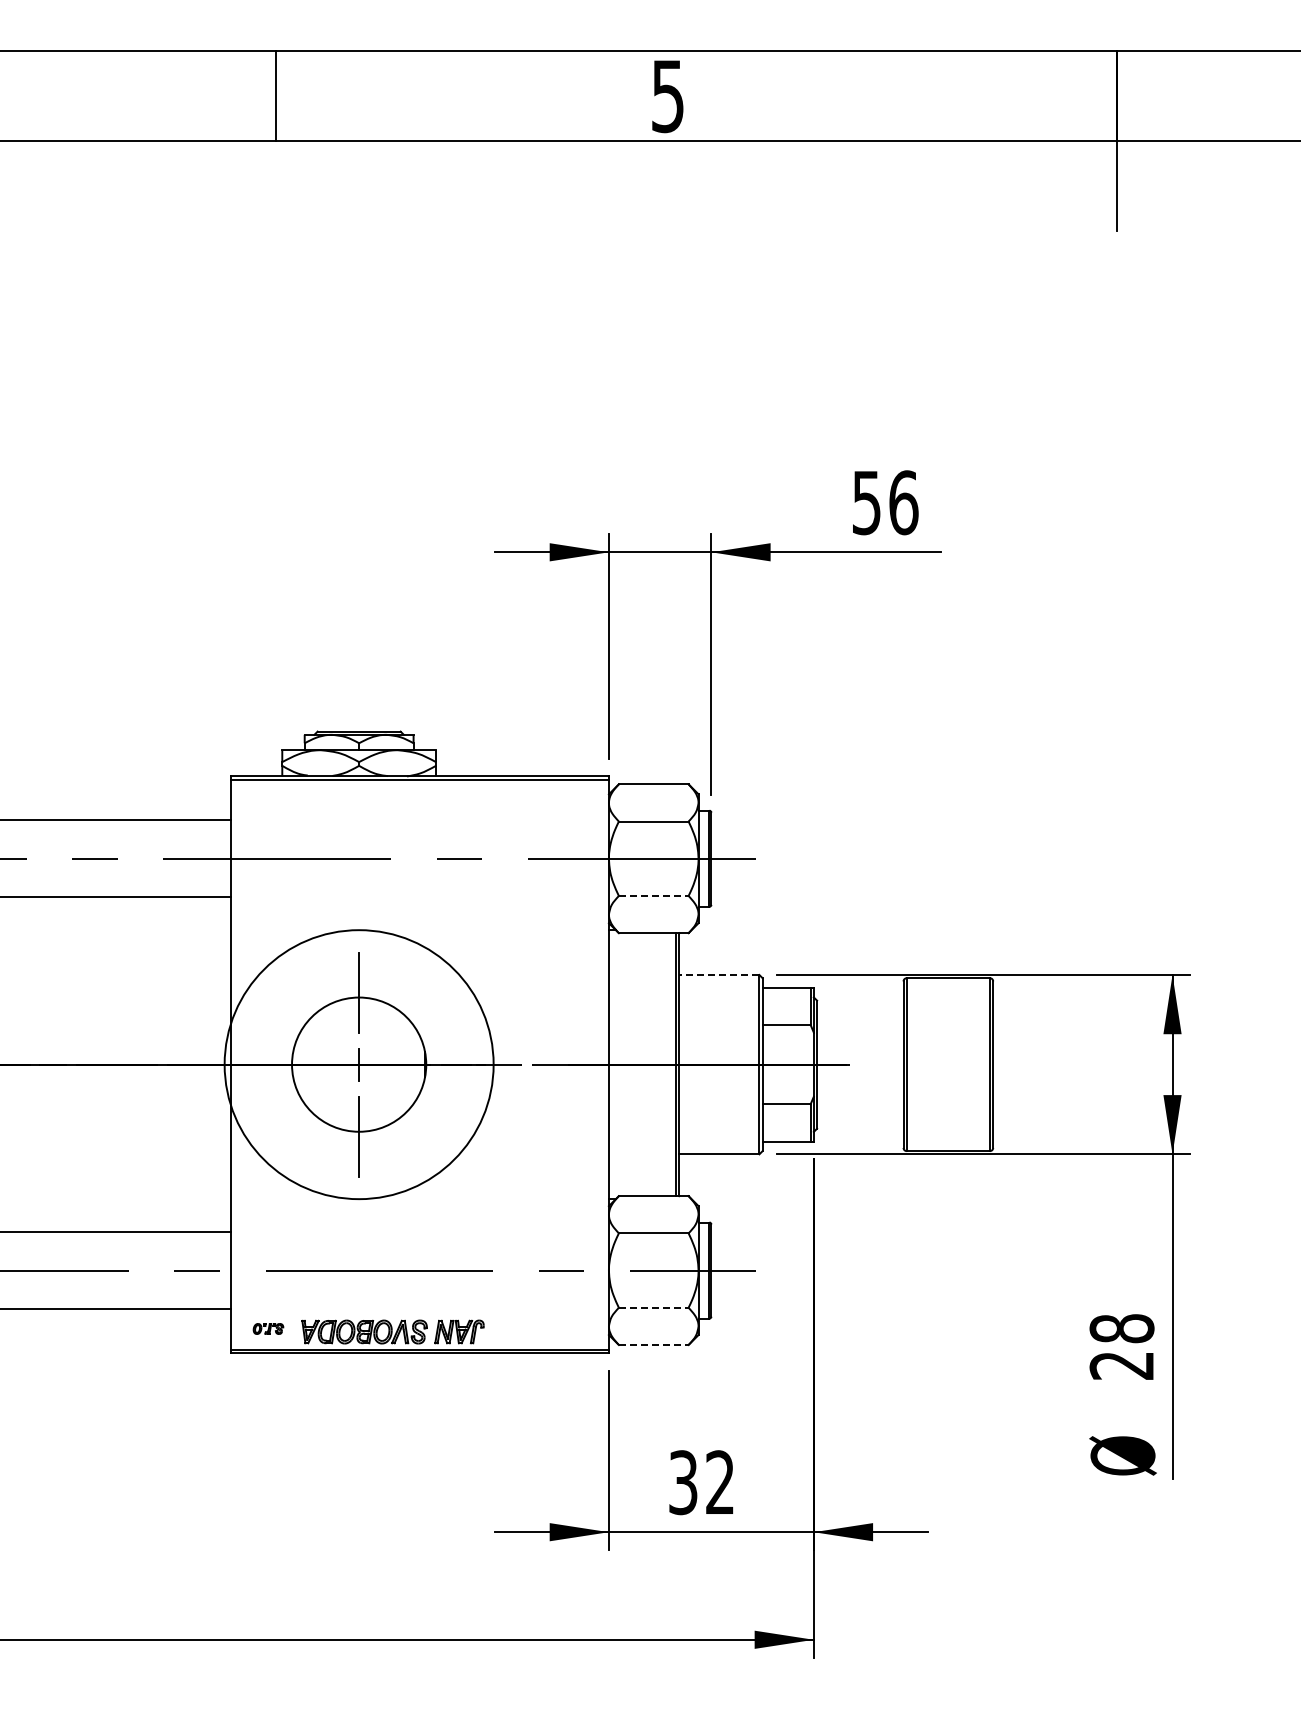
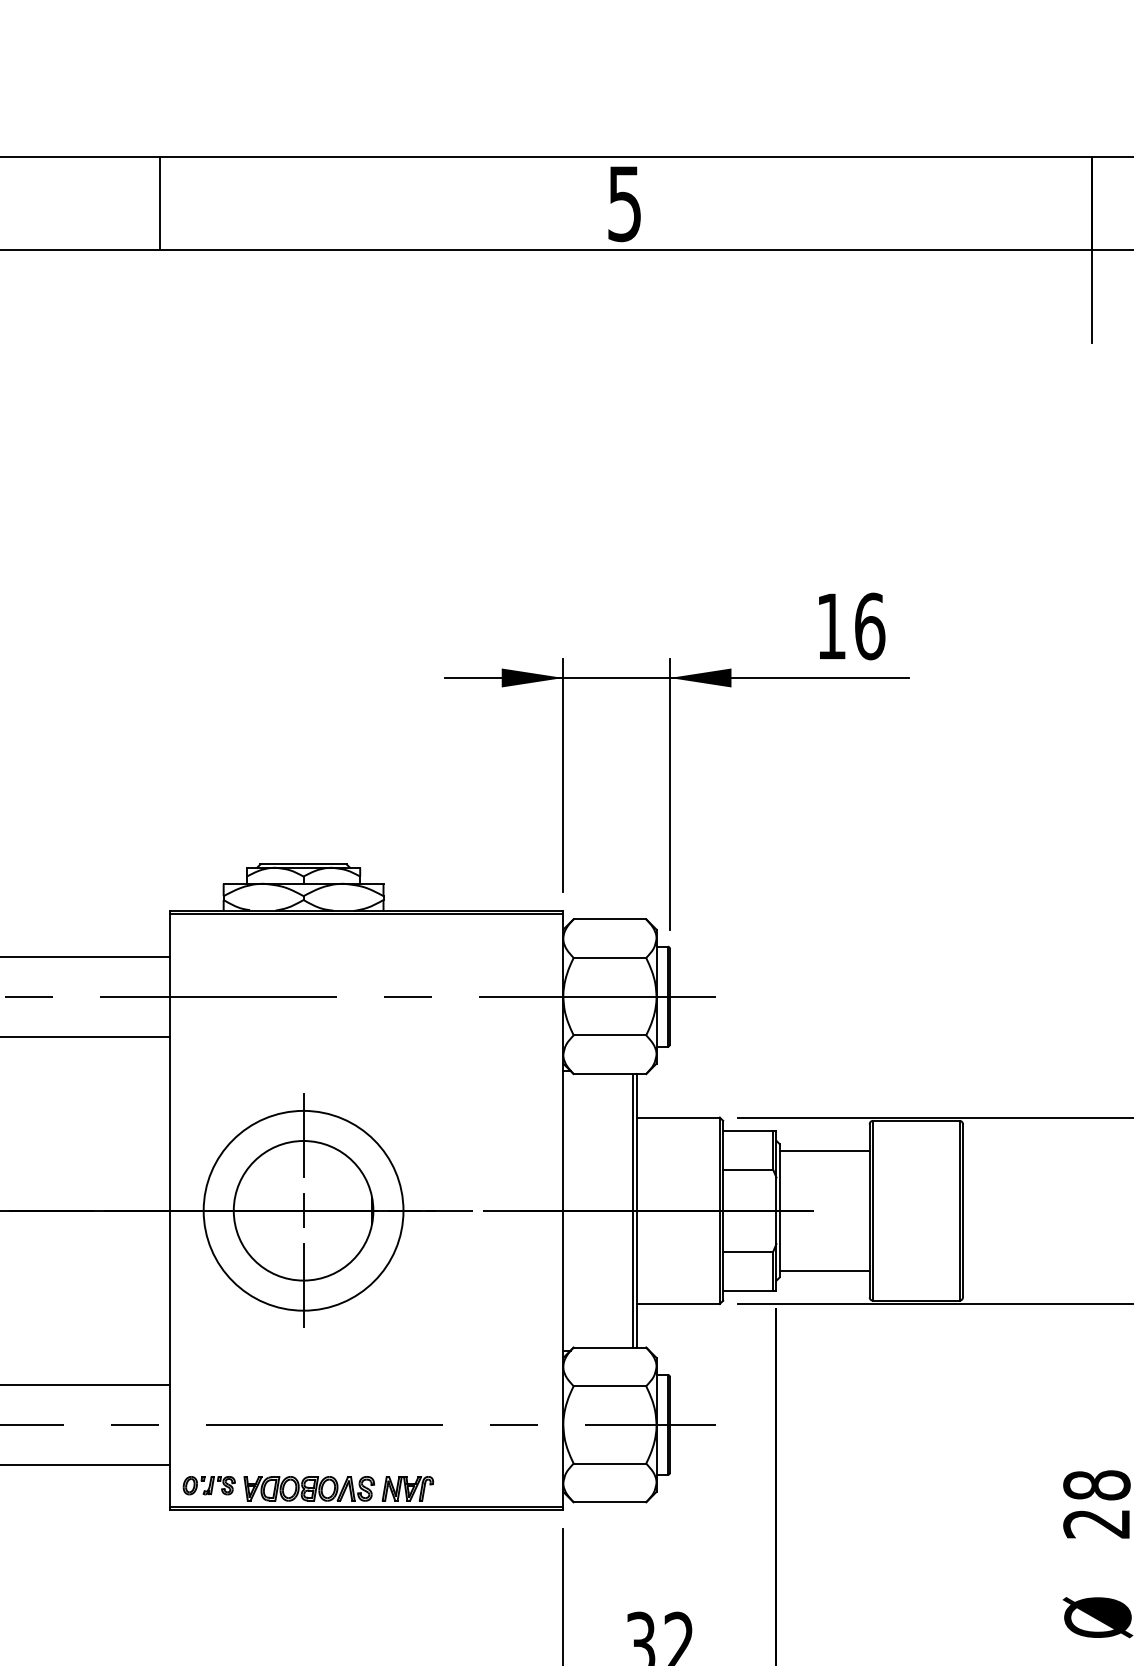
line: (275, 95) -> (159, 202), moved
text: (866, 503) -> (831, 627), 56 -> 16
line: (653, 895) -> (609, 1034), dashed -> solid
line: (718, 975) -> (677, 1118), dashed -> solid
line: (860, 1007) -> (824, 1151), added
circle: (359, 1064) -> (303, 1210), size x0.71
line: (860, 1122) -> (824, 1270), added
line: (653, 1307) -> (609, 1463), dashed -> solid
part: (268, 1328) -> (209, 1485), size x1.67
line: (653, 1344) -> (609, 1501), dashed -> solid

